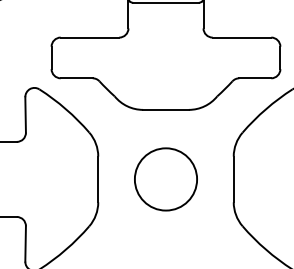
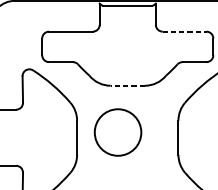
line: (242, 37) -> (185, 31), solid -> dashed
line: (166, 109) -> (128, 85), solid -> dashed
circle: (165, 179) -> (117, 132), moved

